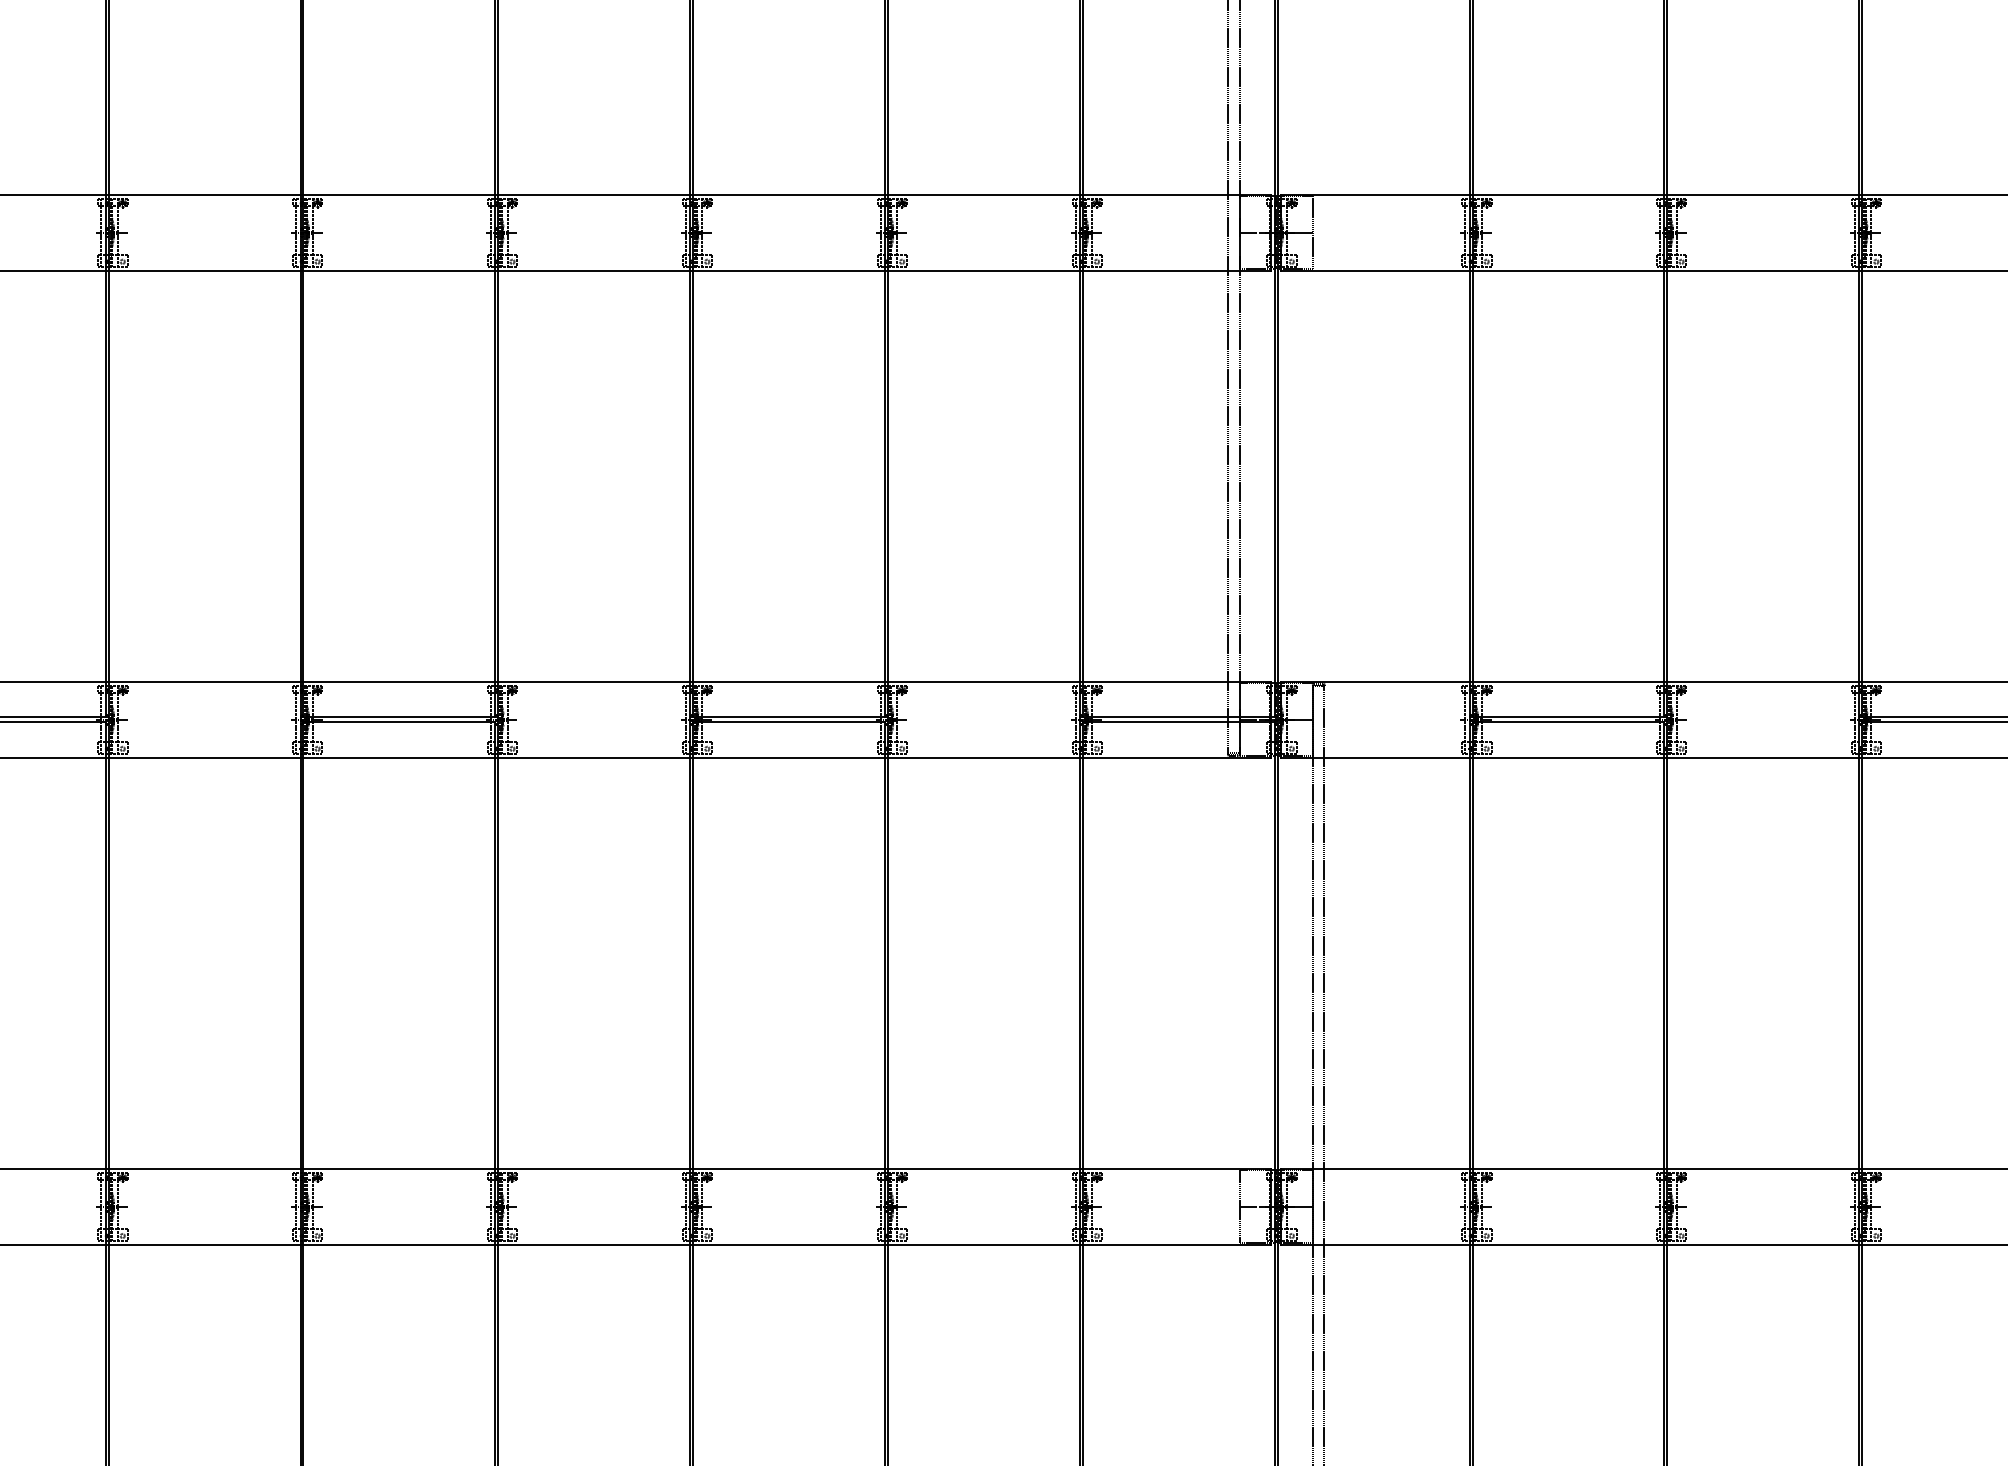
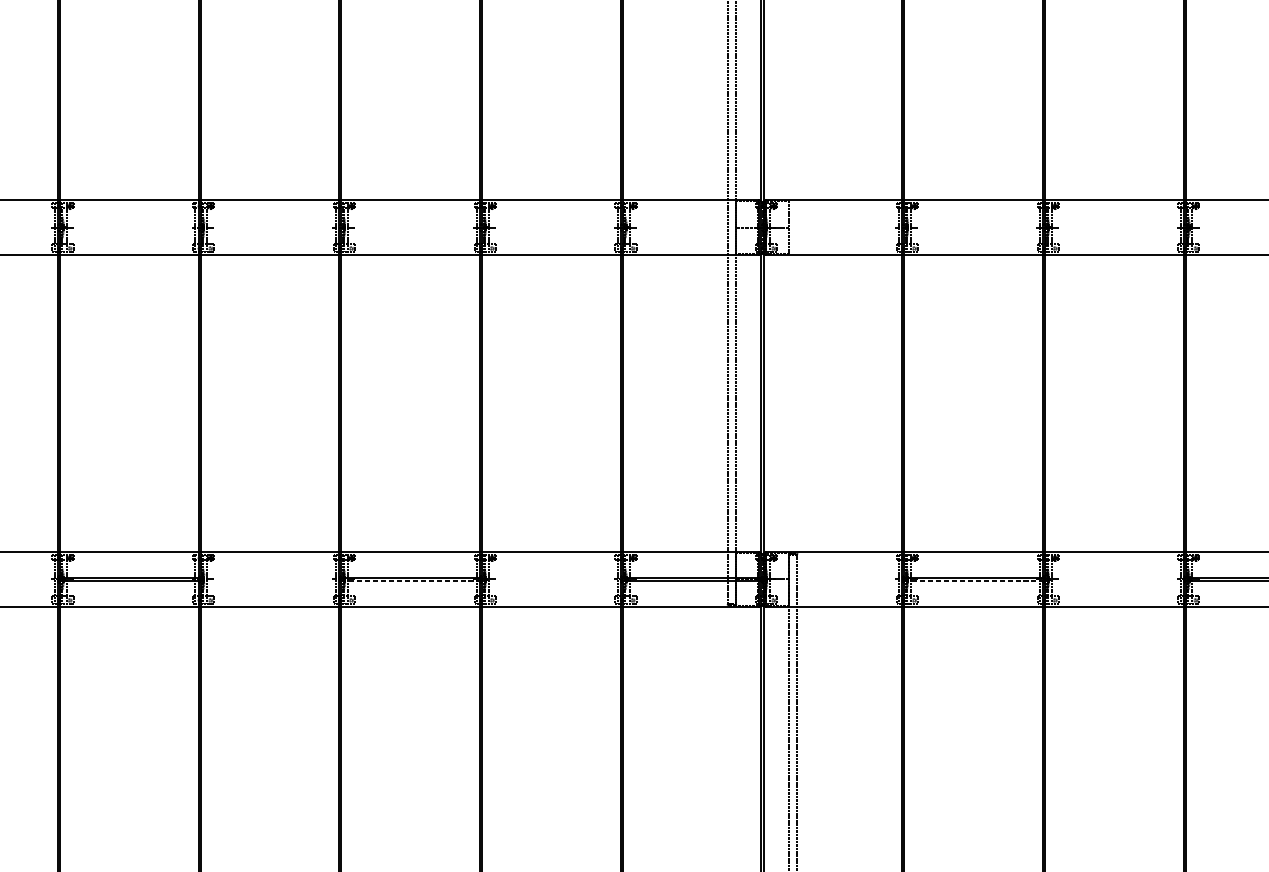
line: (789, 722) -> (410, 581), solid -> dashed
line: (1568, 722) -> (973, 581), solid -> dashed

